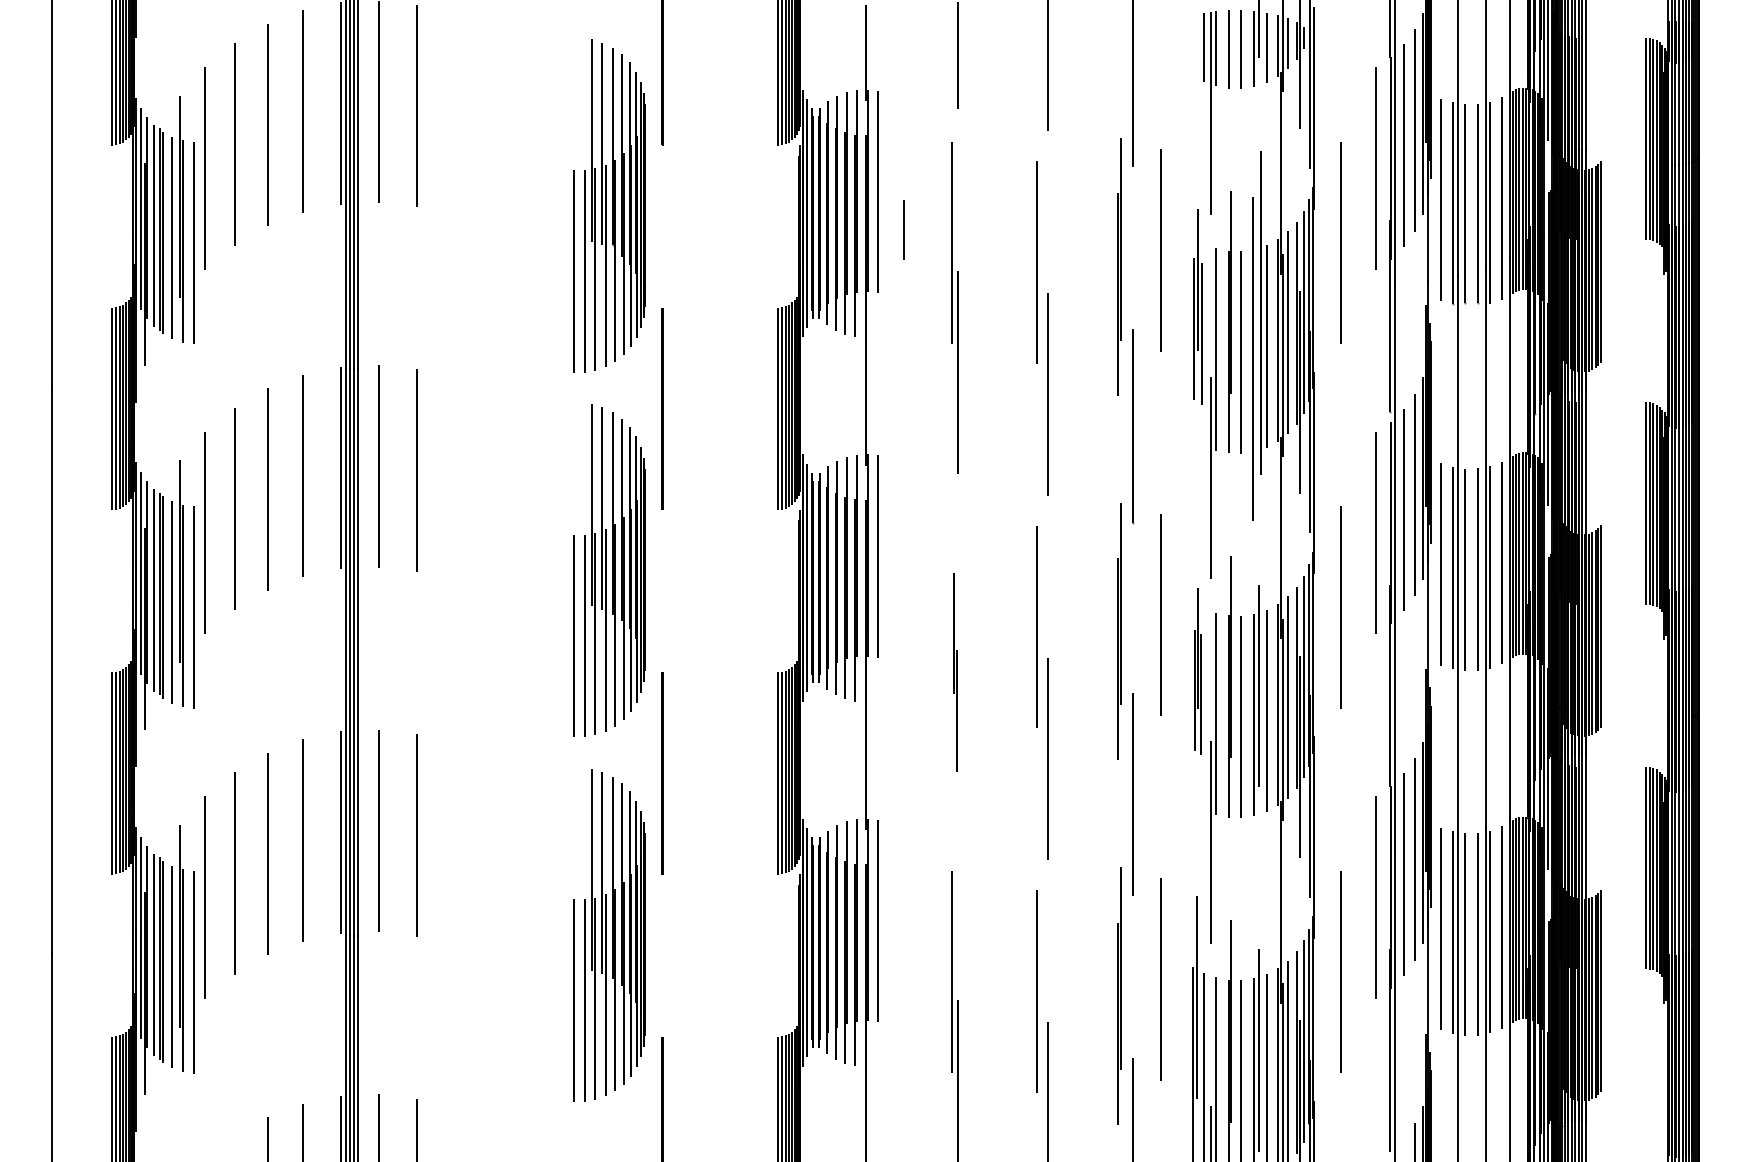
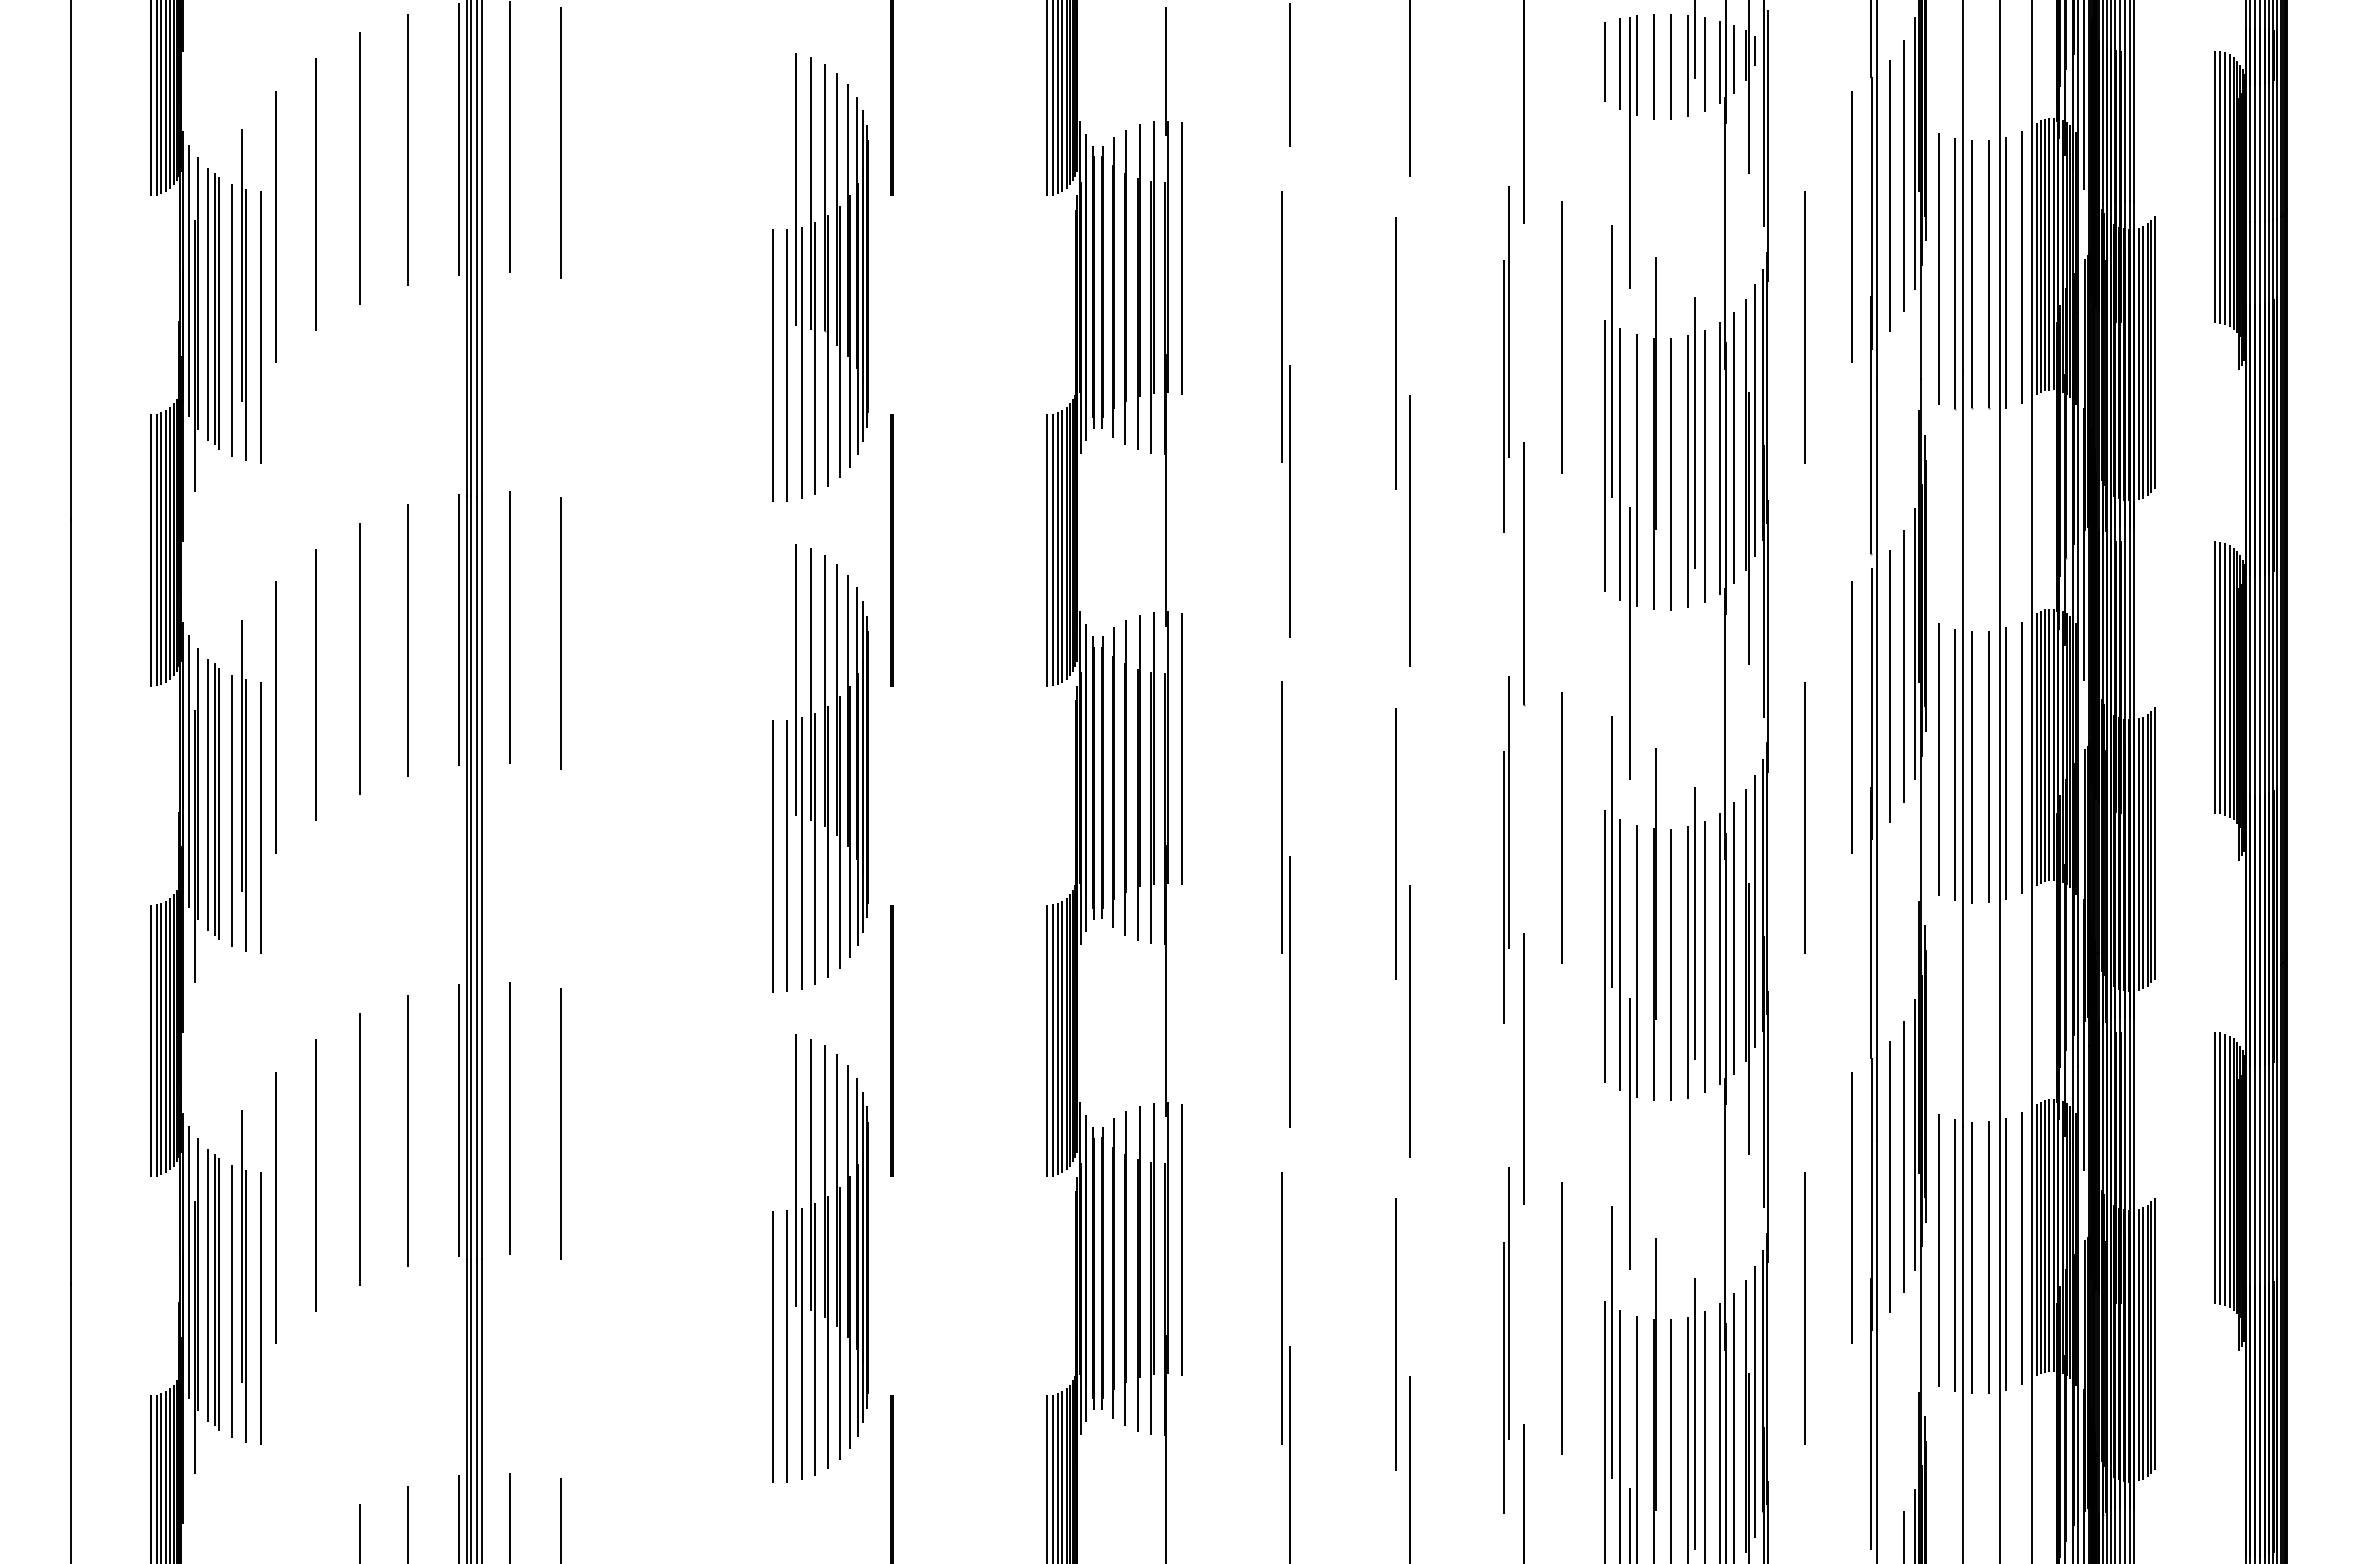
line: (903, 229) -> (1604, 61), moved
part: (1198, 306) -> (1612, 412), size x1.43
part: (1256, 336) -> (1691, 452), size x0.62
part: (1198, 671) -> (1612, 903), size x1.67
part: (955, 672) -> (1285, 904), size x1.67

